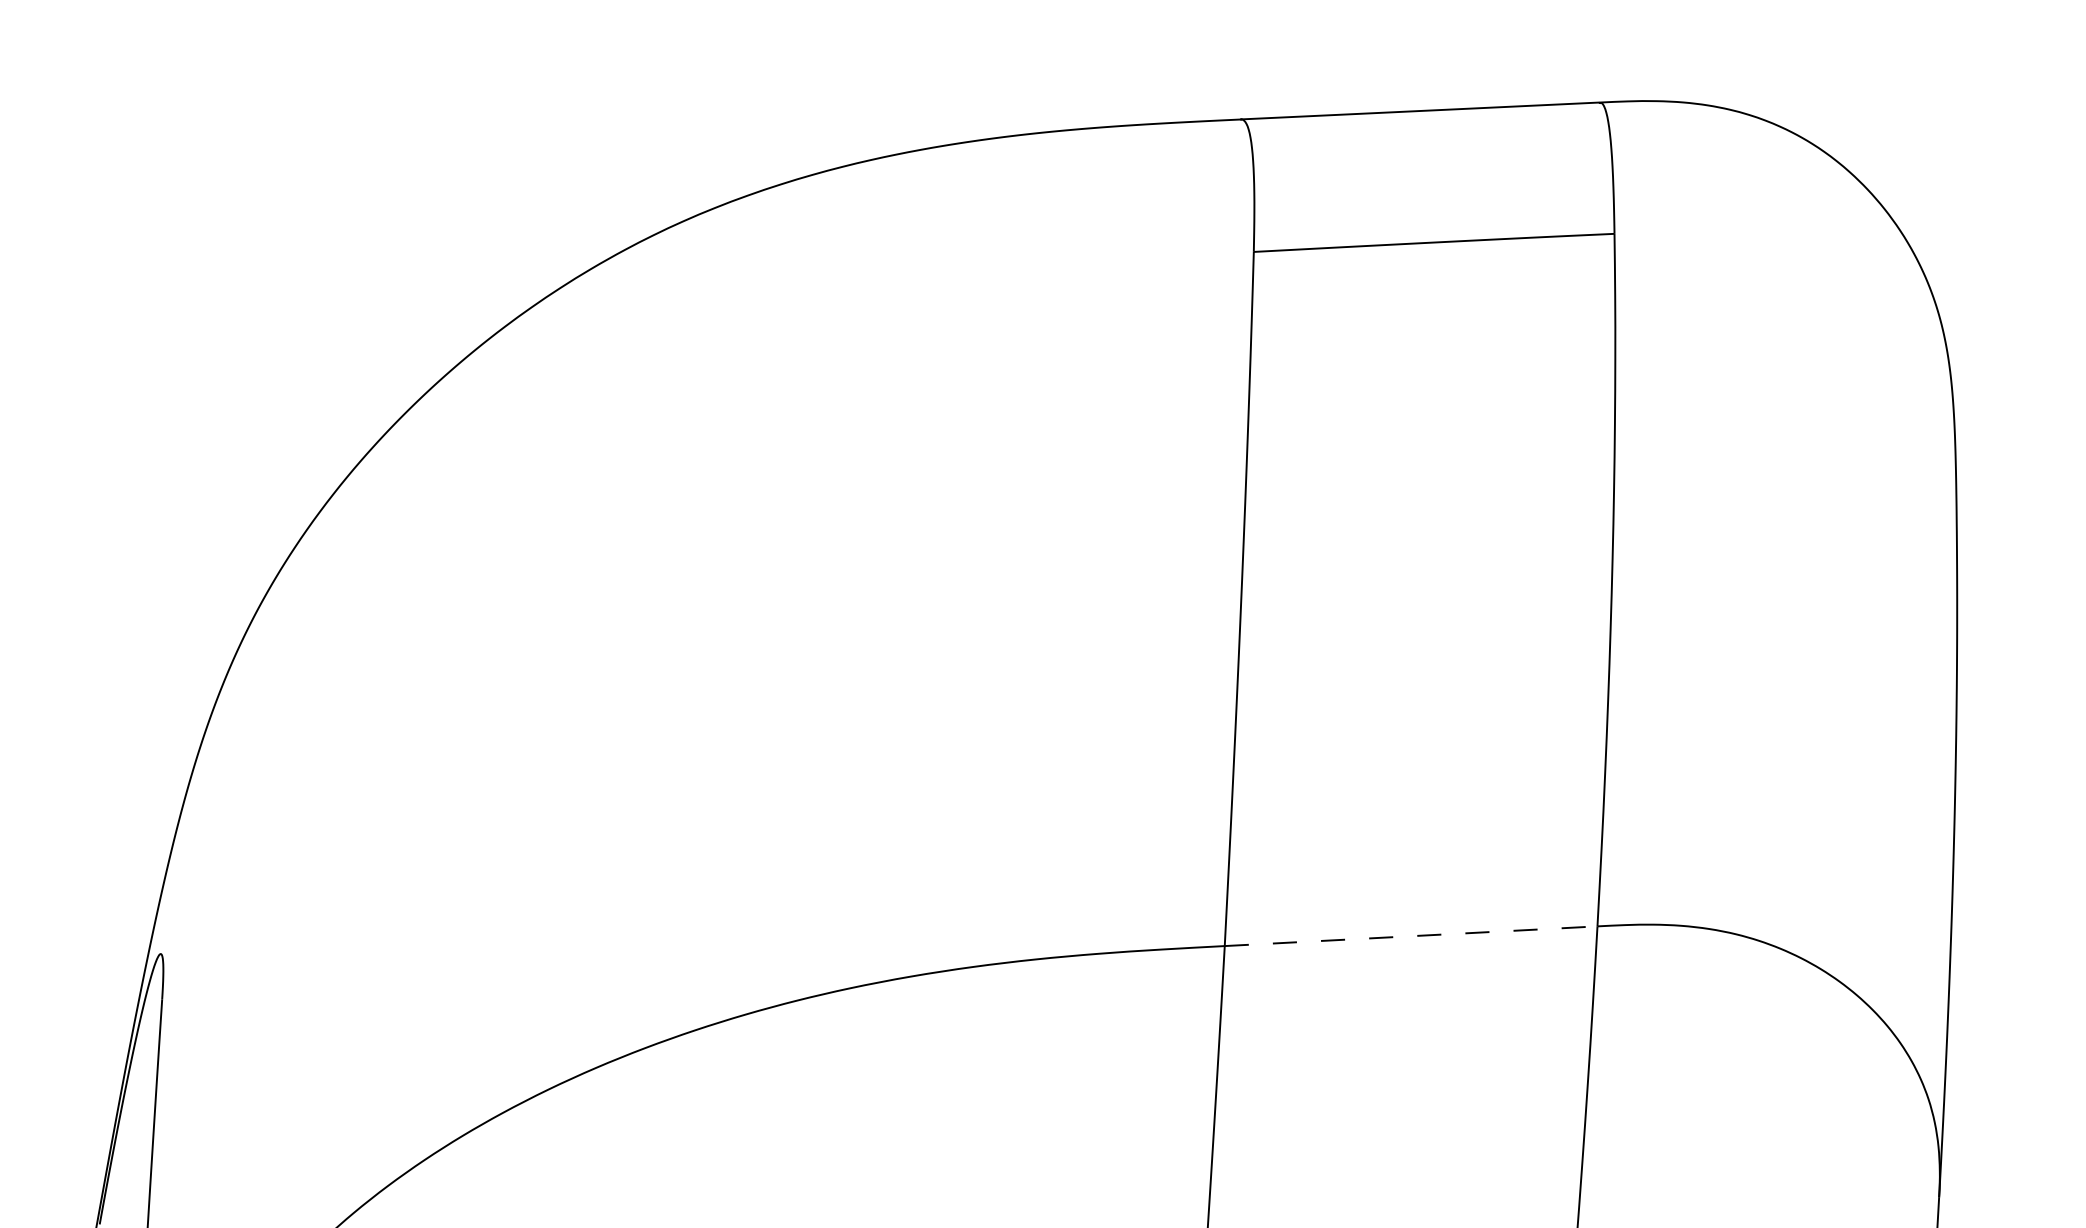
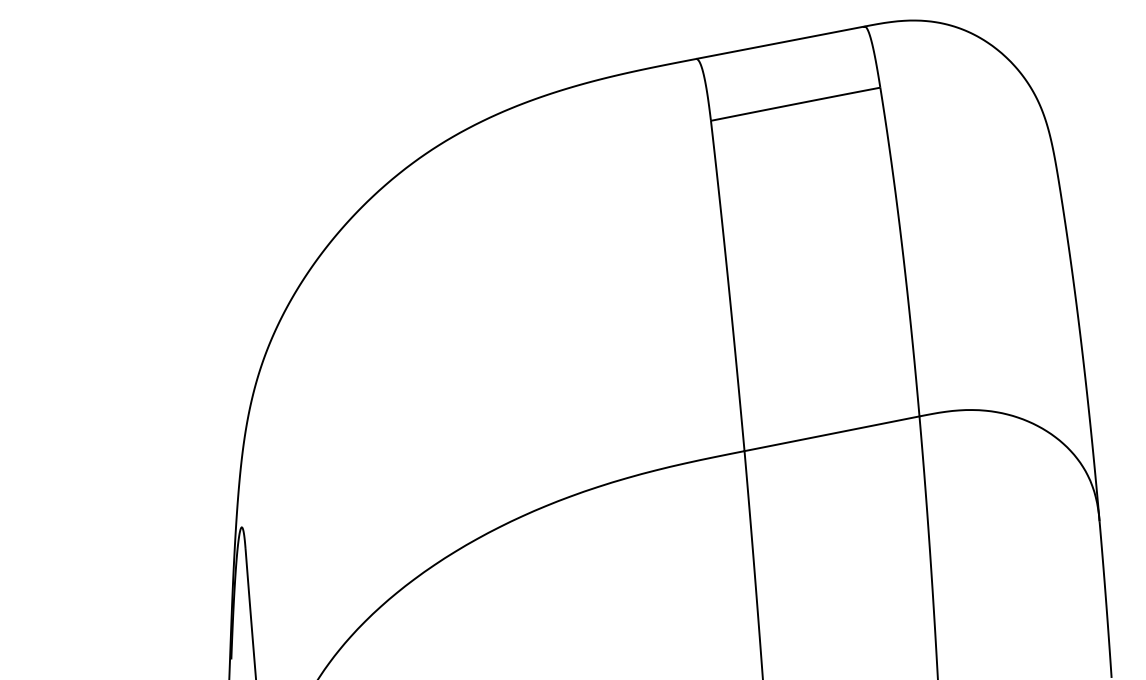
line: (1412, 935) -> (832, 433), dashed -> solid

